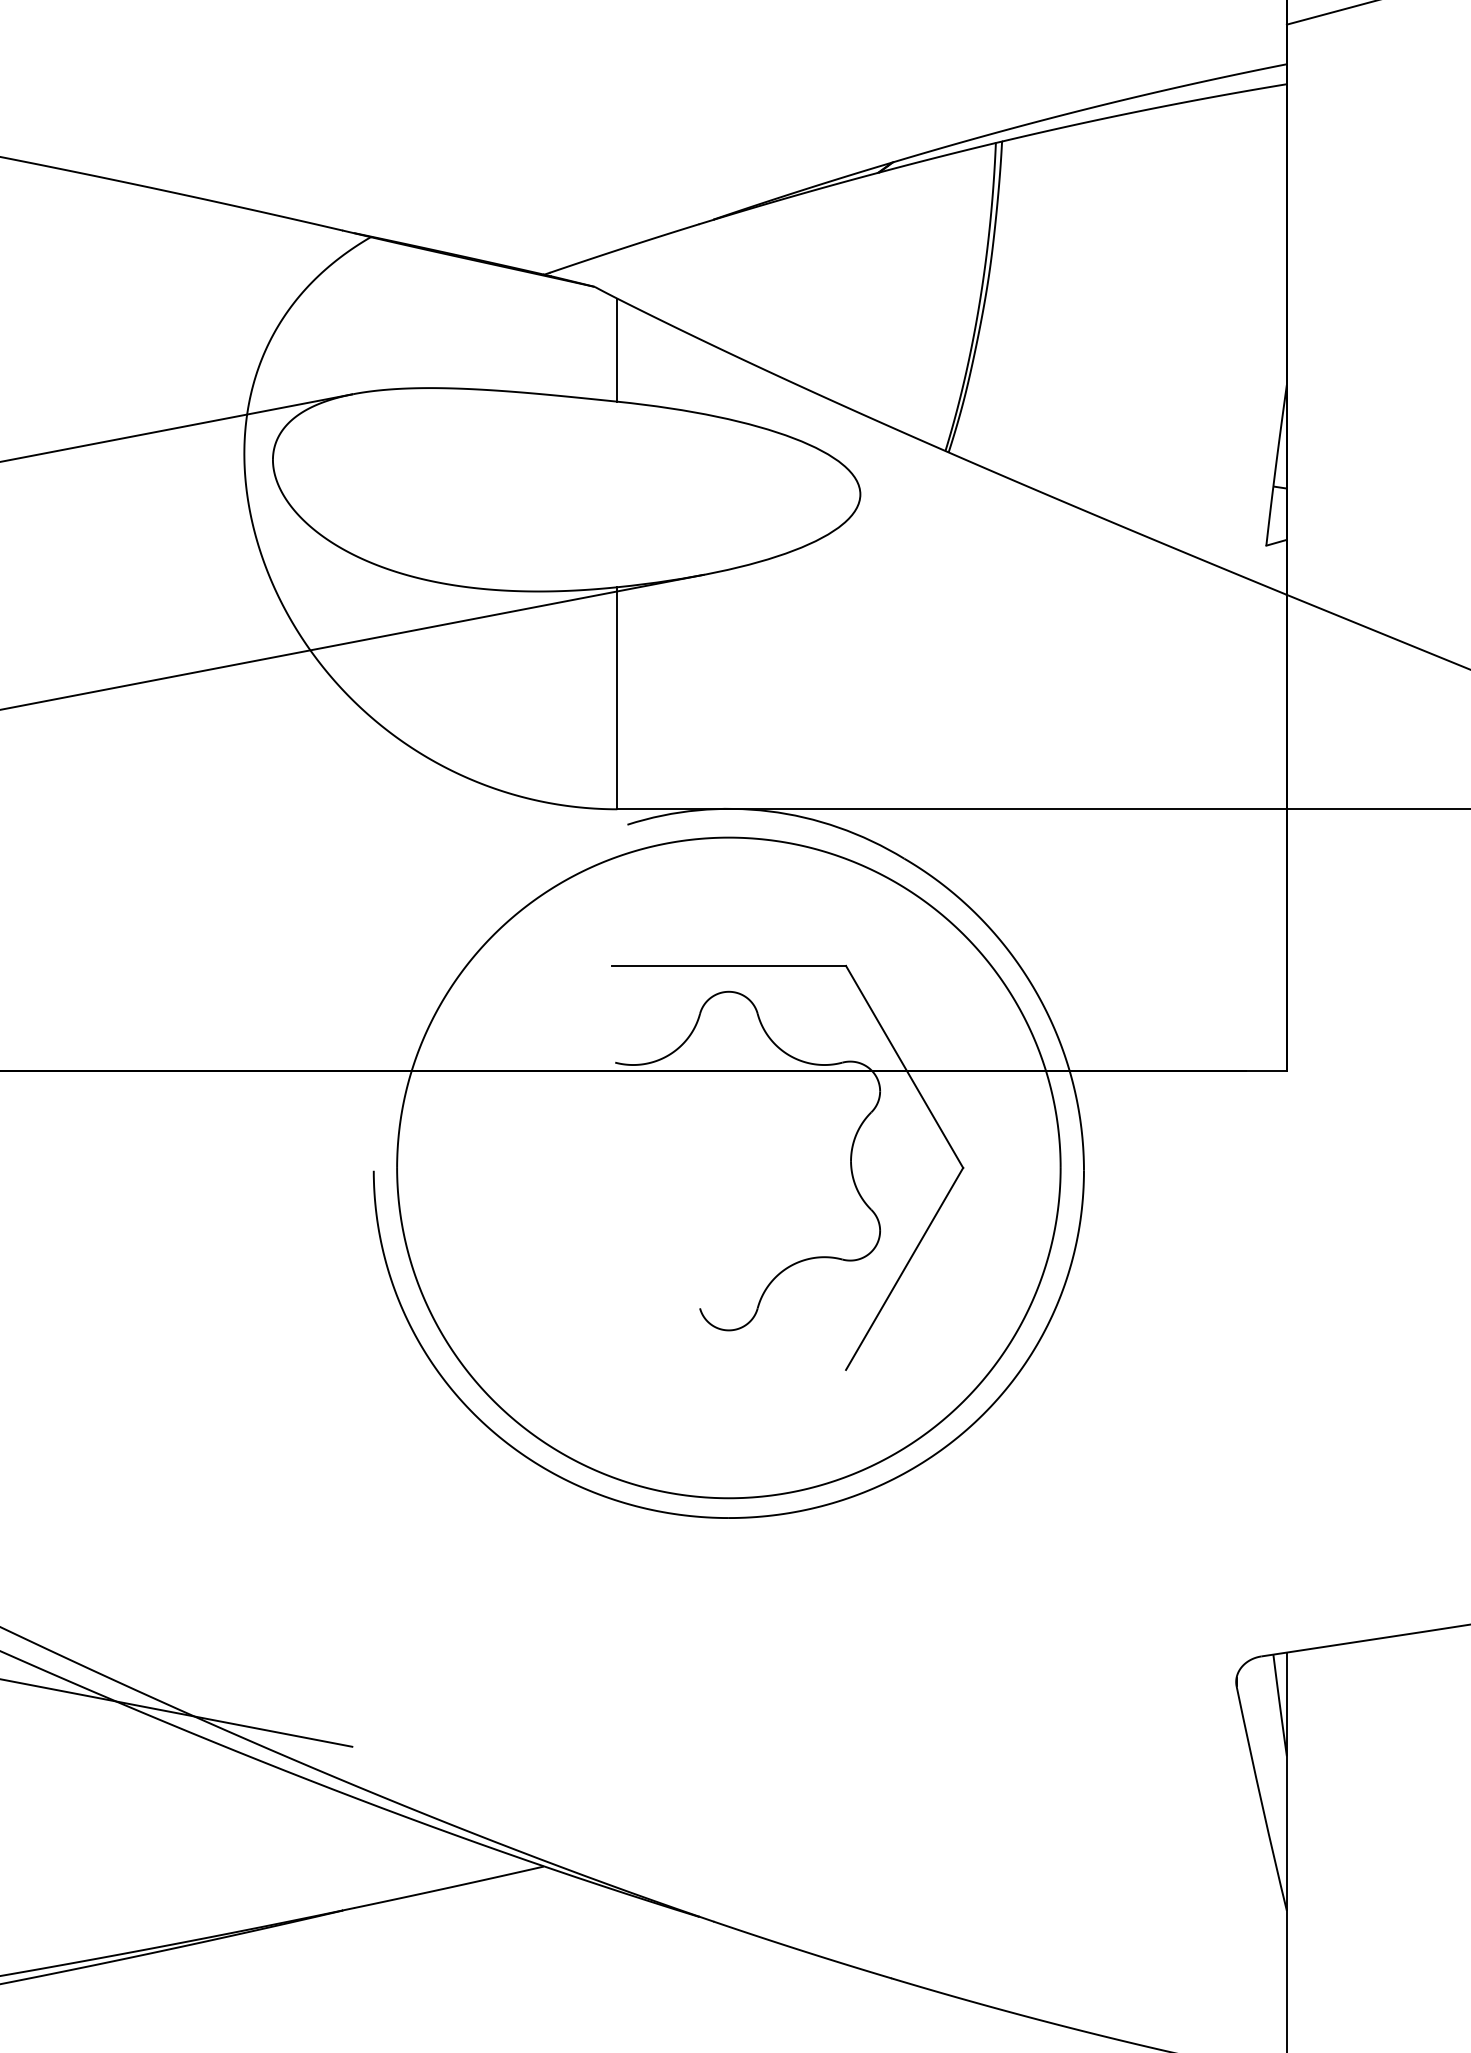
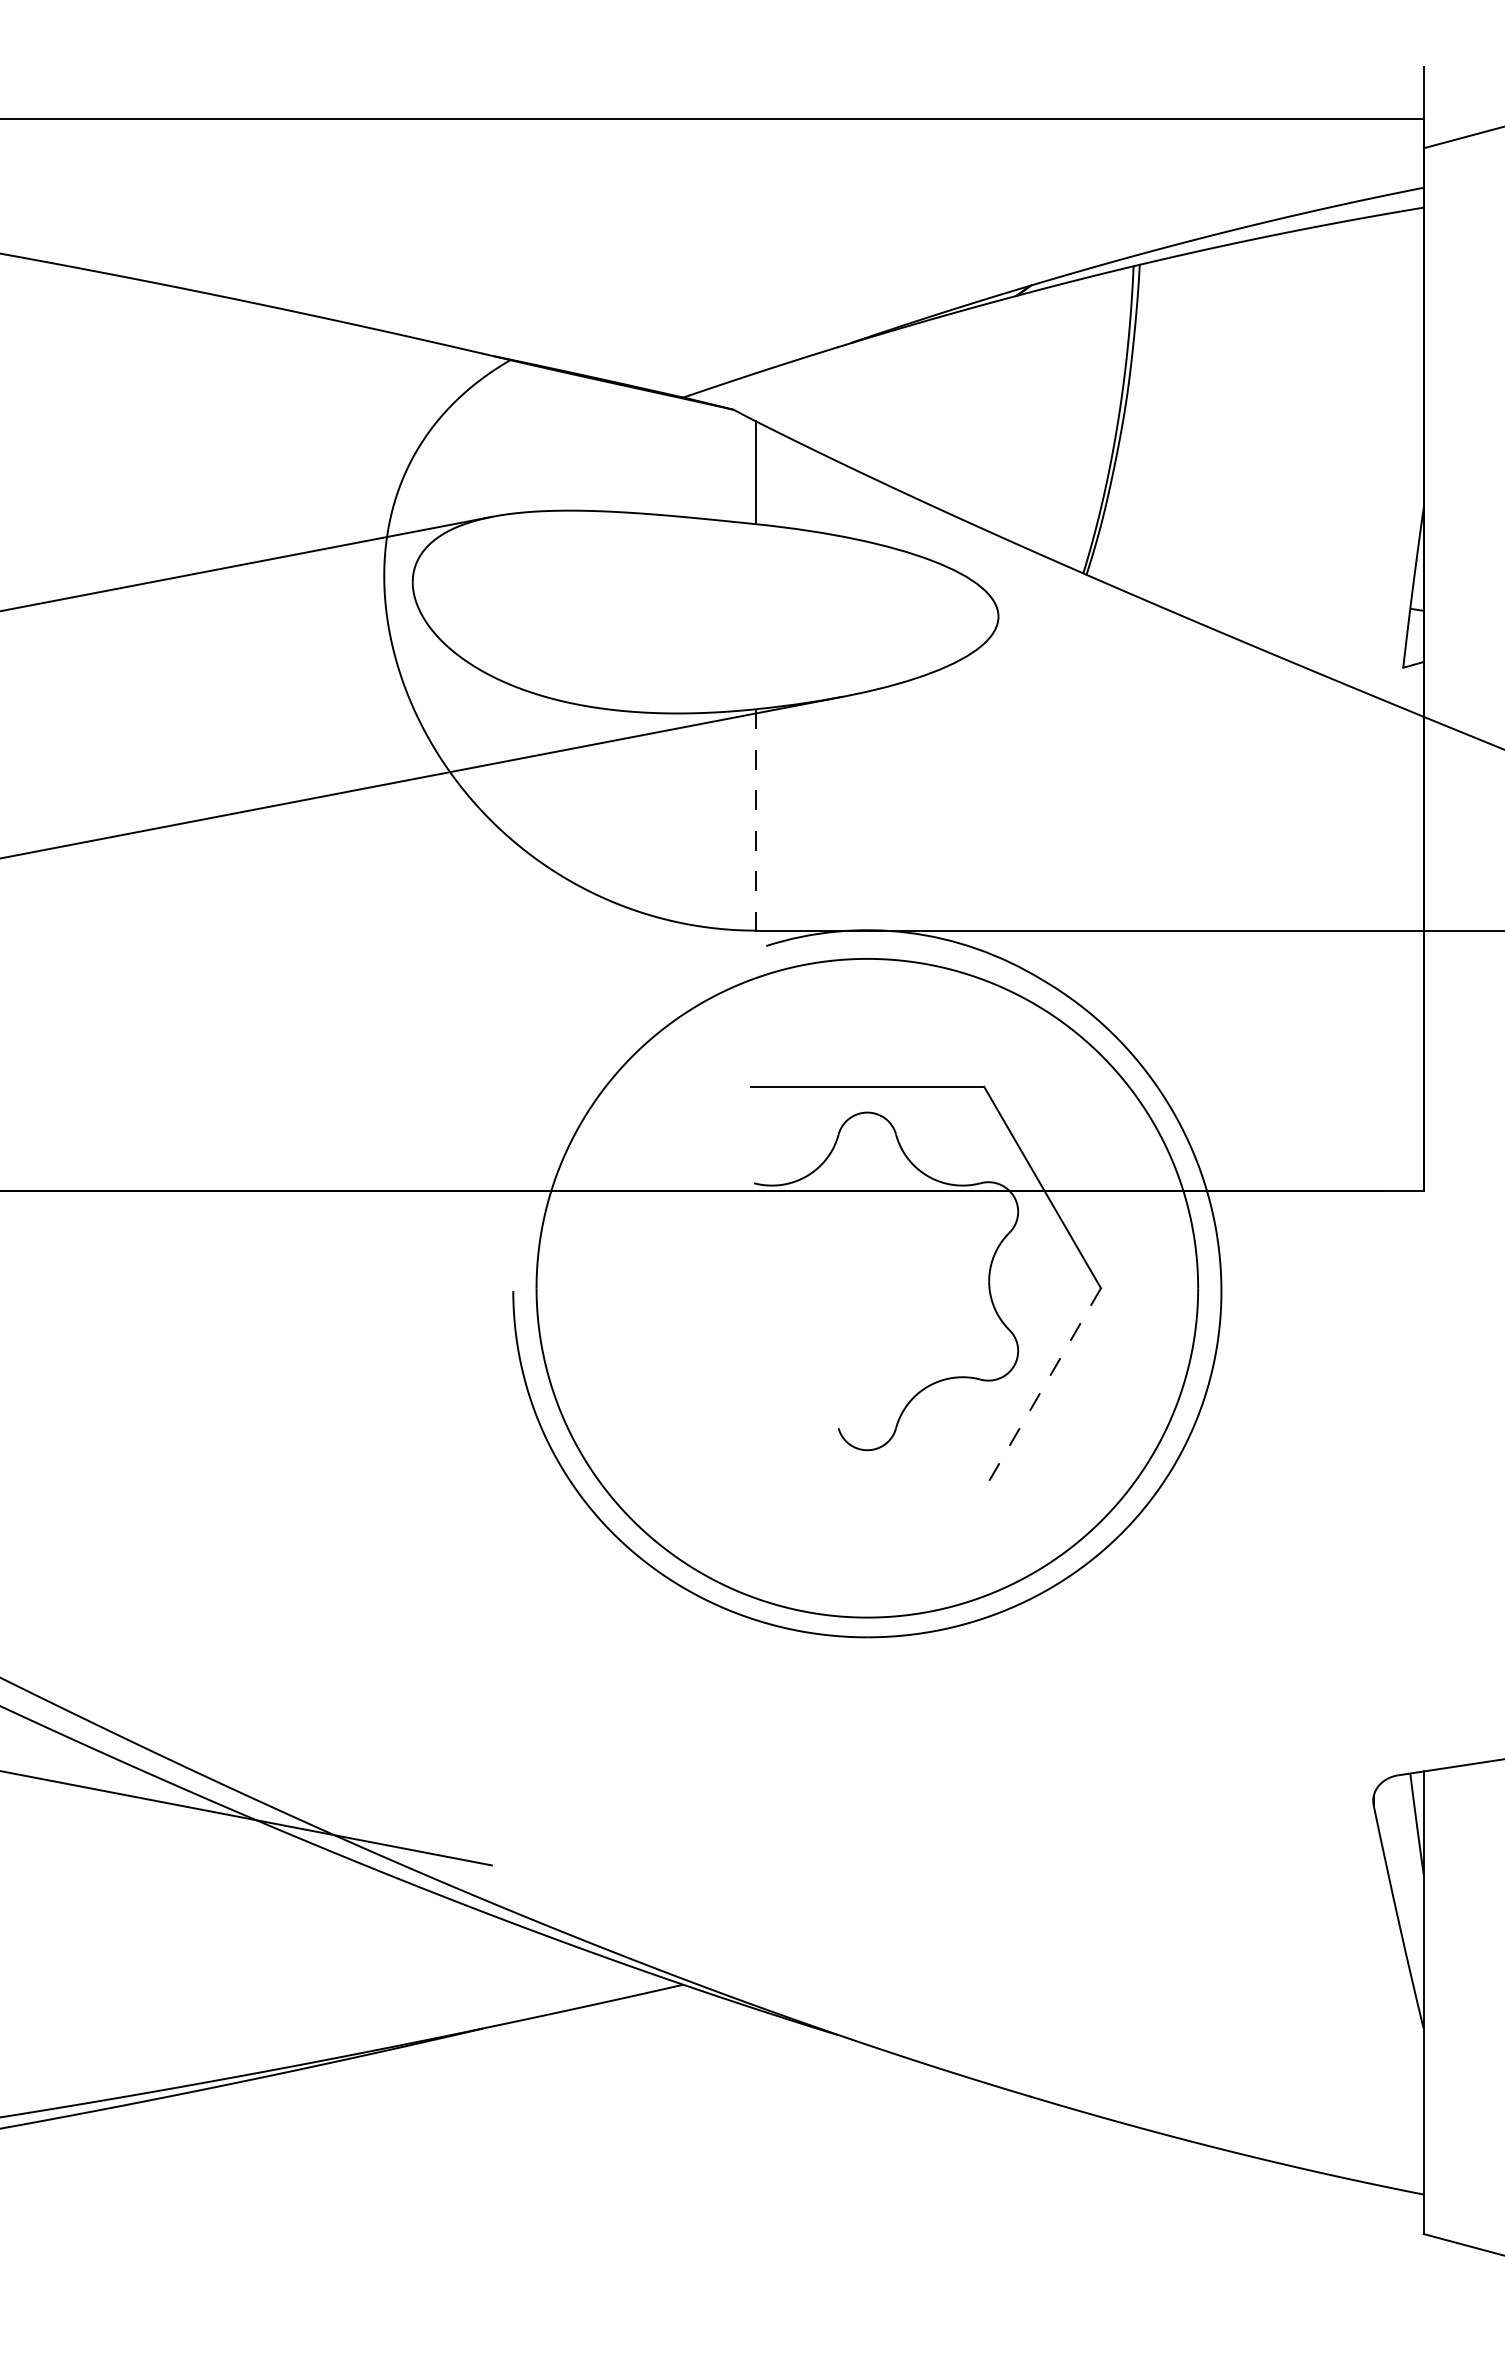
line: (617, 697) -> (756, 819), solid -> dashed
line: (904, 1269) -> (1042, 1389), solid -> dashed

